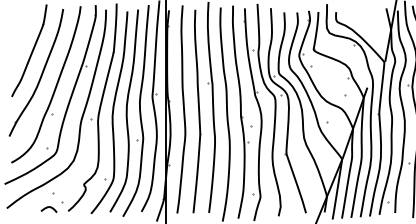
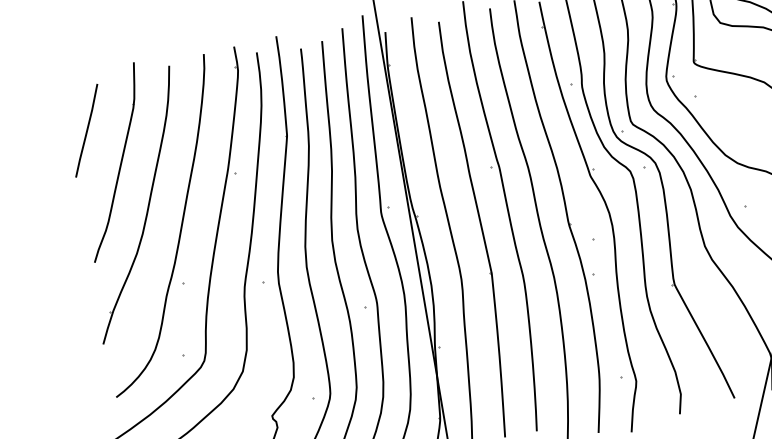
line: (18, 32) -> (85, 129), added

